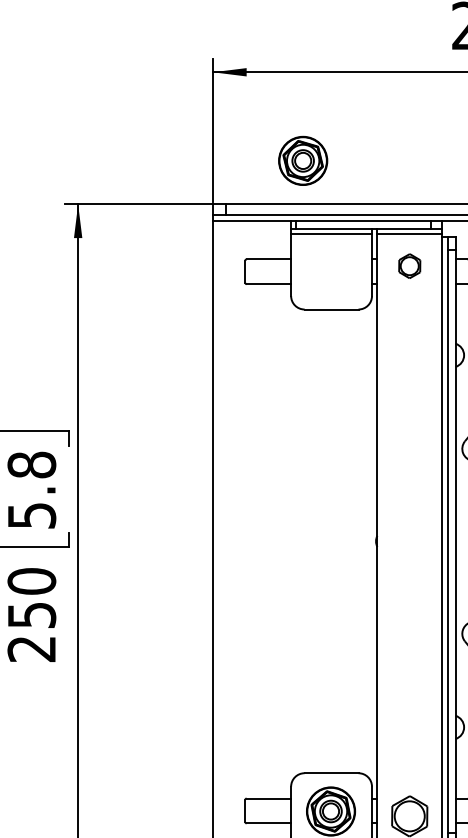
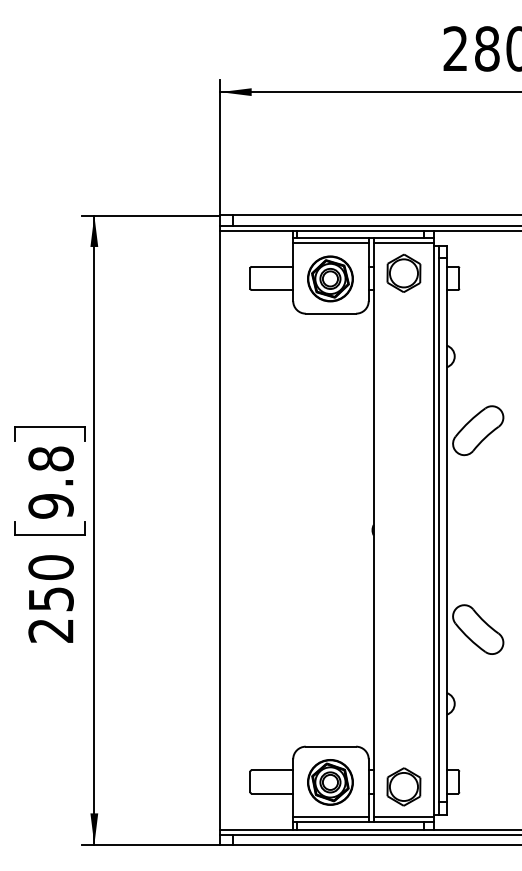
part: (303, 160) -> (330, 278), moved
part: (409, 265) -> (403, 272), size x1.67
text: (31, 516) -> (50, 506), 5.8 -> 9.8

